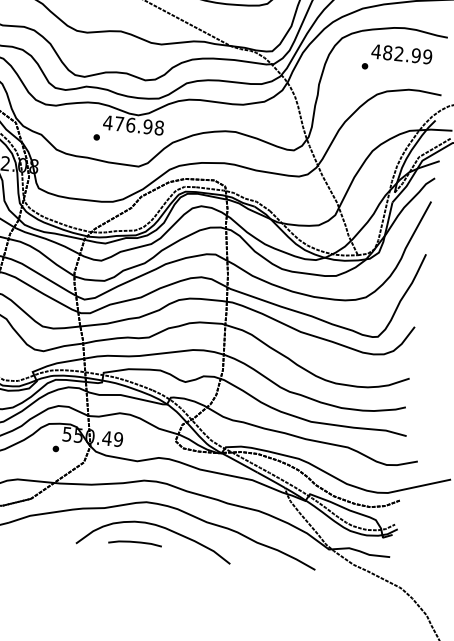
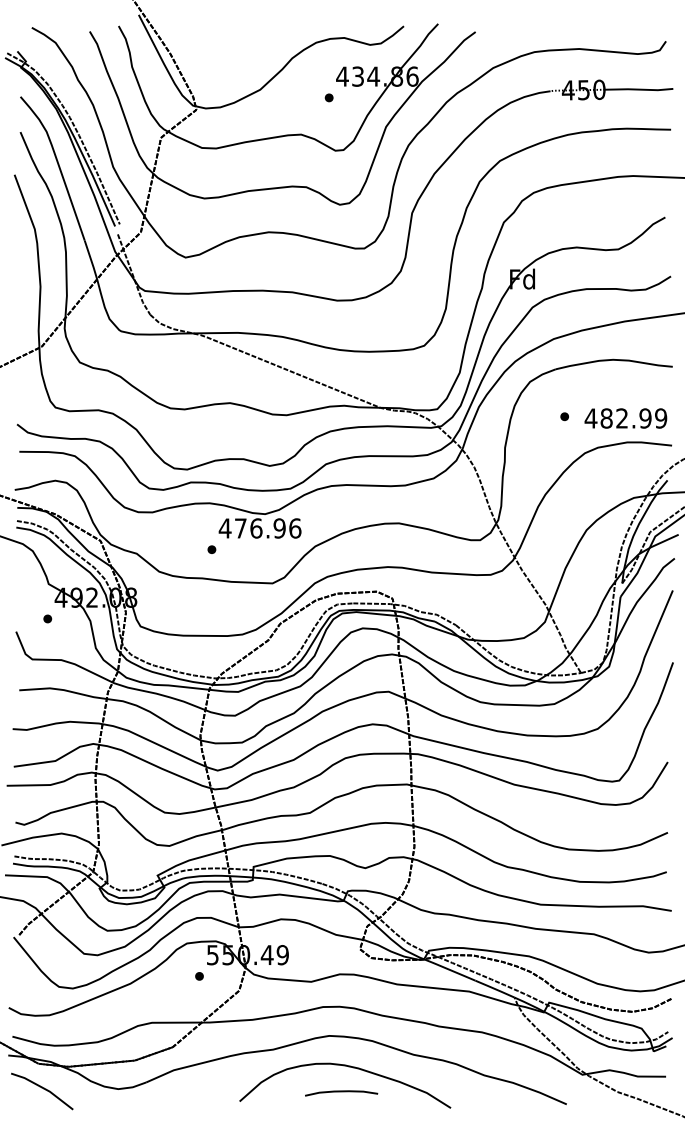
text: (401, 54) -> (625, 418), moved
text: (159, 128) -> (295, 528), 476.98 -> 476.96
curve: (135, 542) -> (341, 1092), moved

